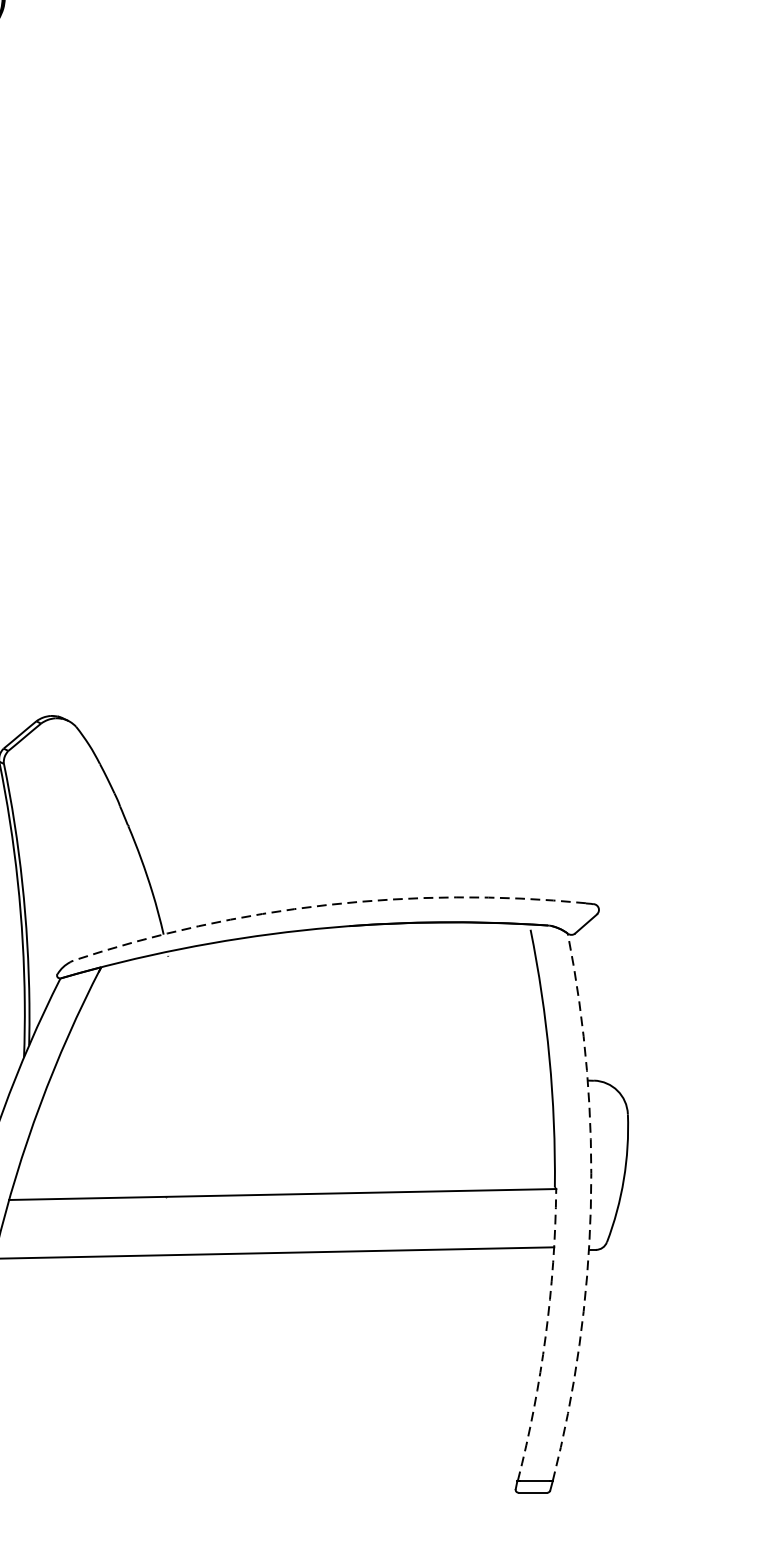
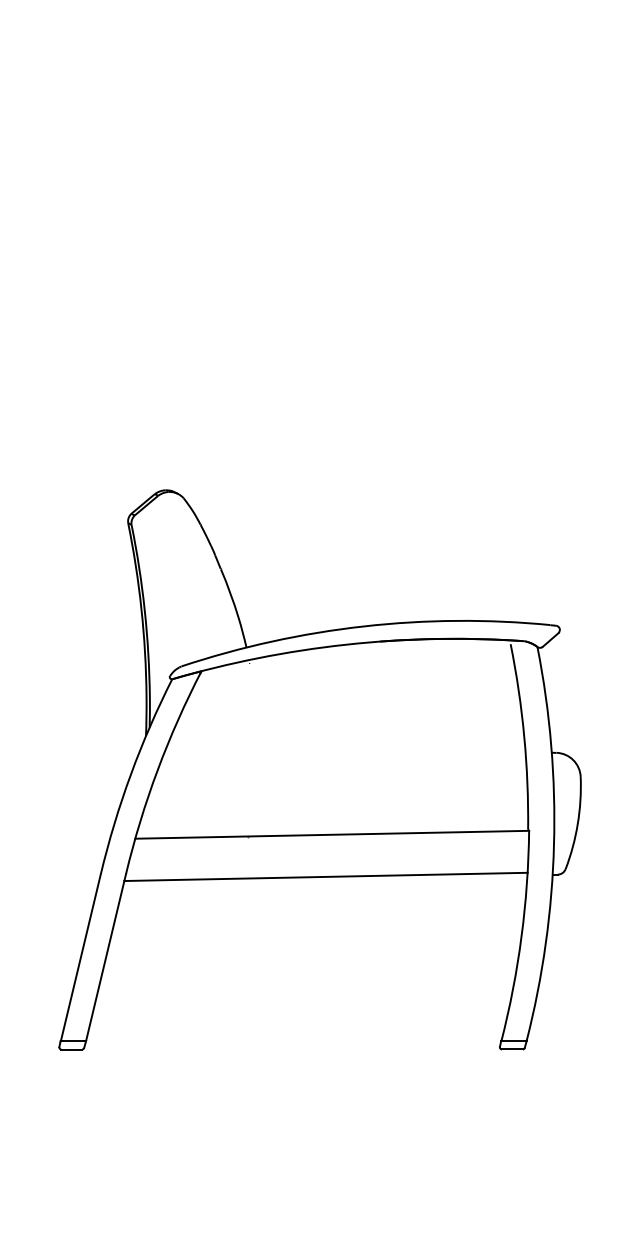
arc: (326, 905) -> (363, 626), dashed -> solid
arc: (591, 1208) -> (554, 844), dashed -> solid
arc: (545, 1335) -> (521, 936), dashed -> solid

